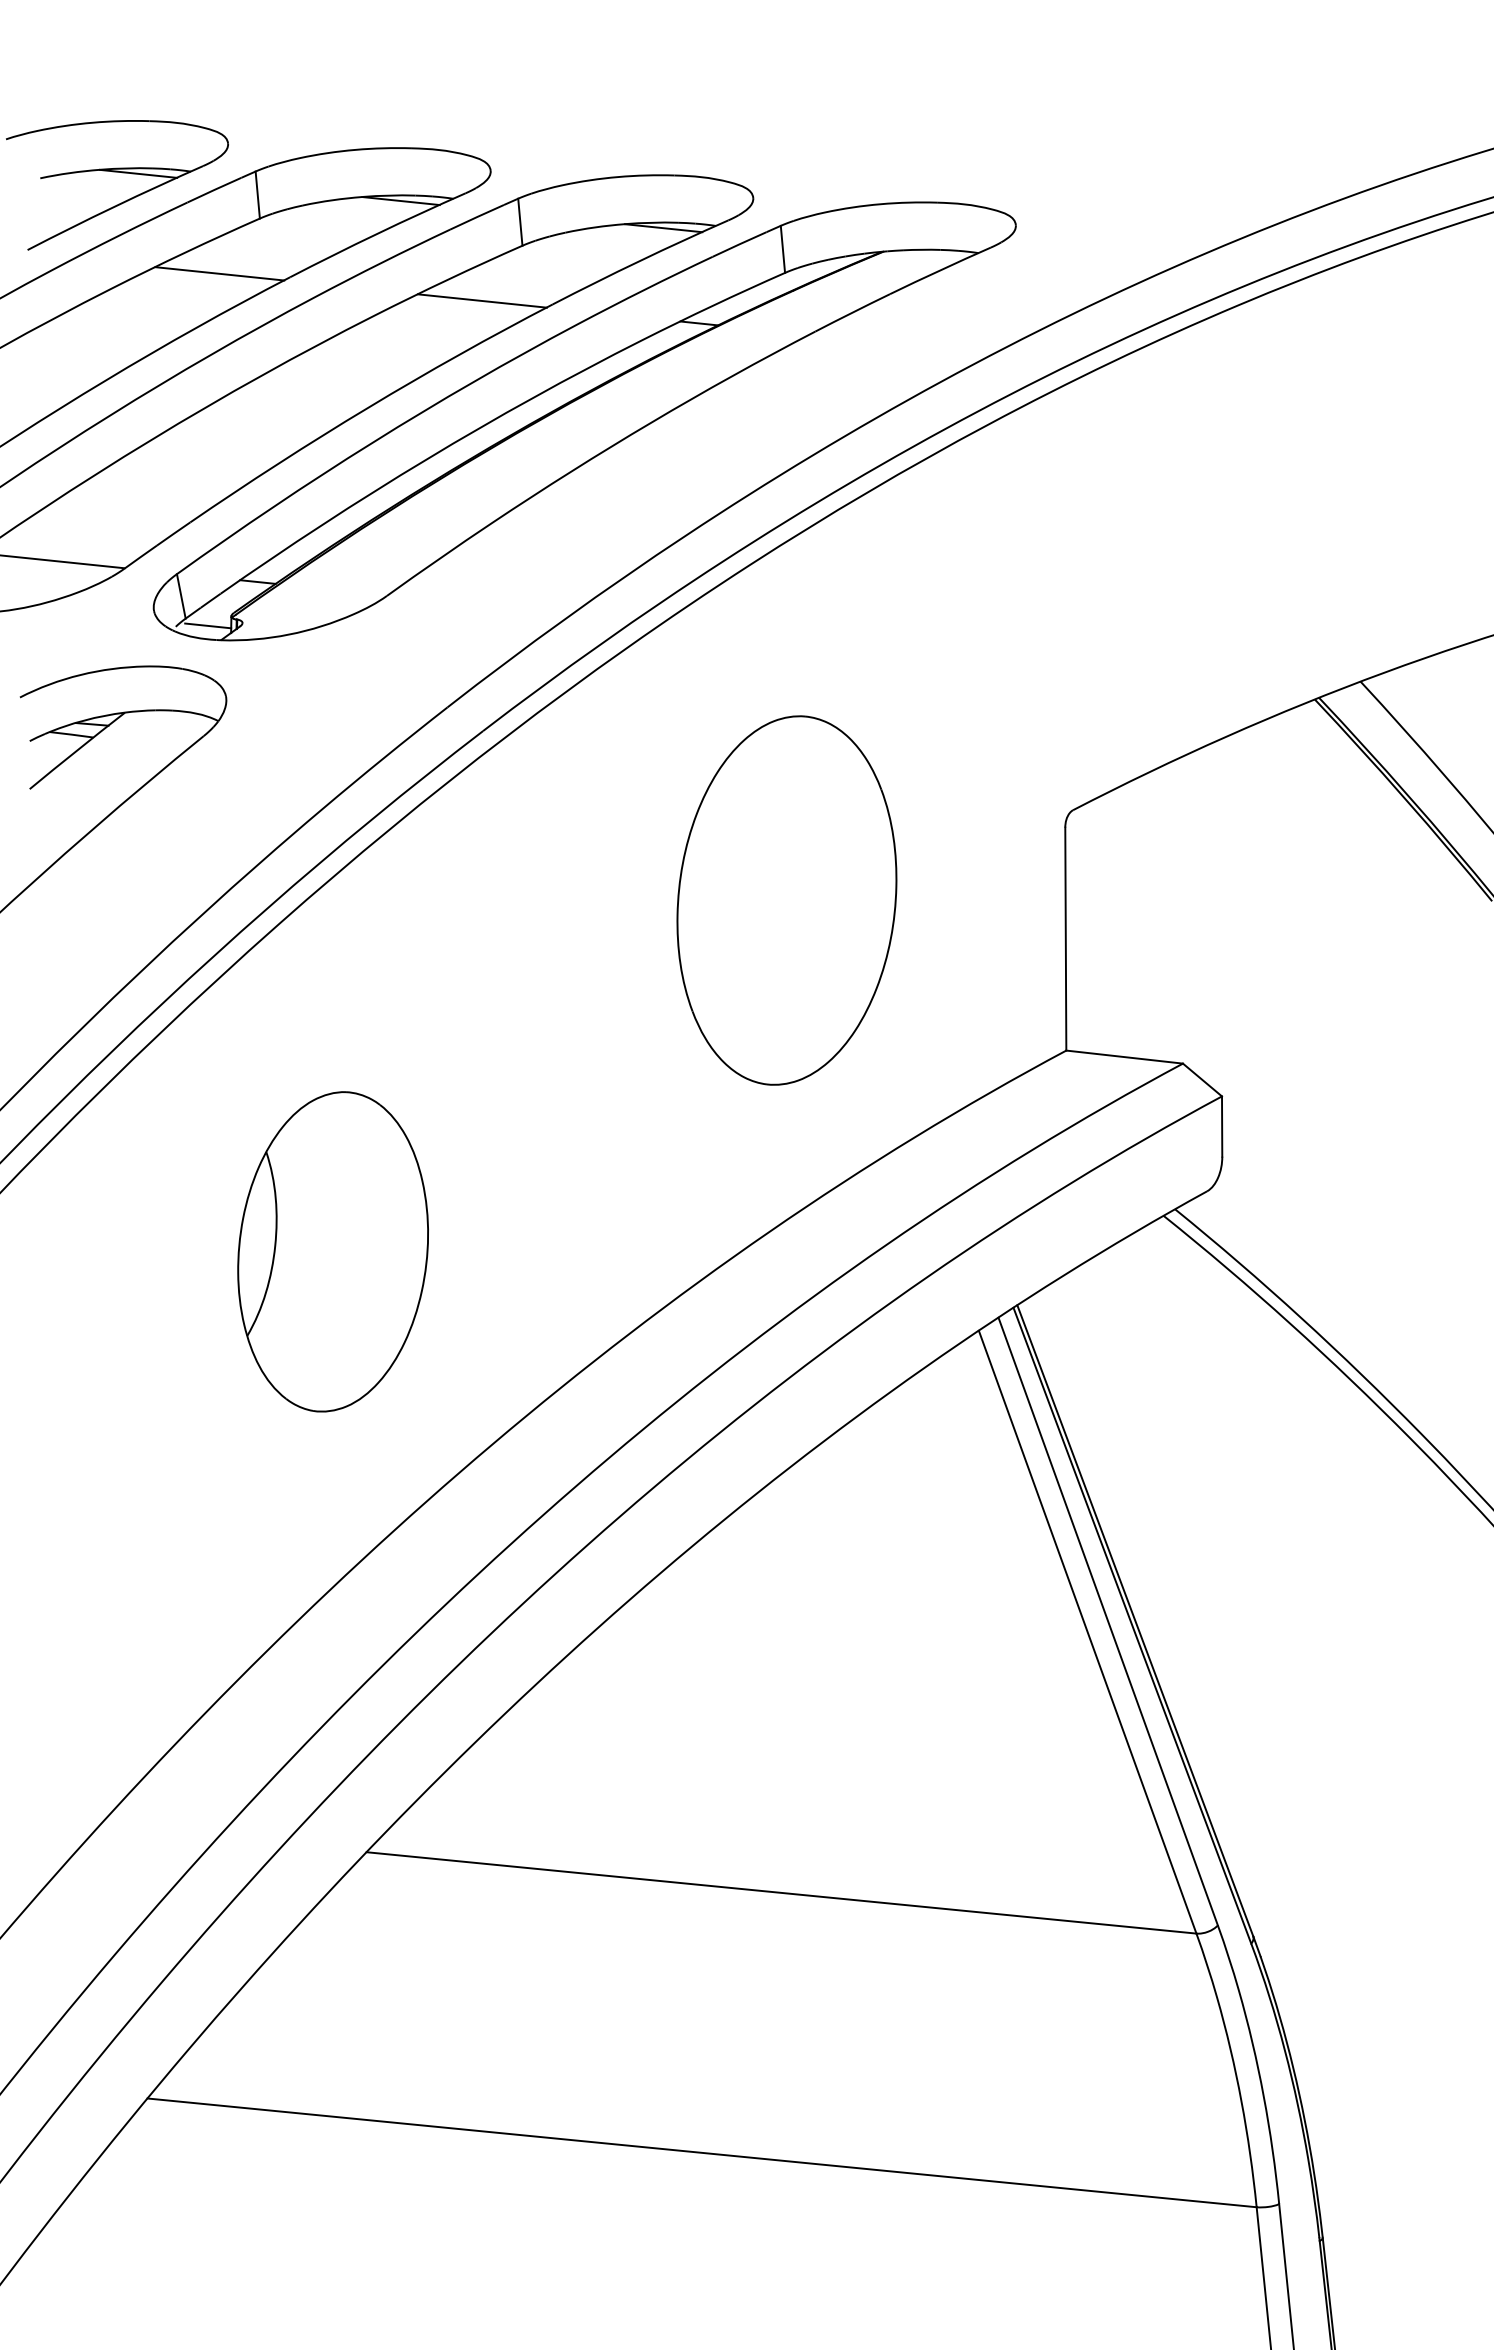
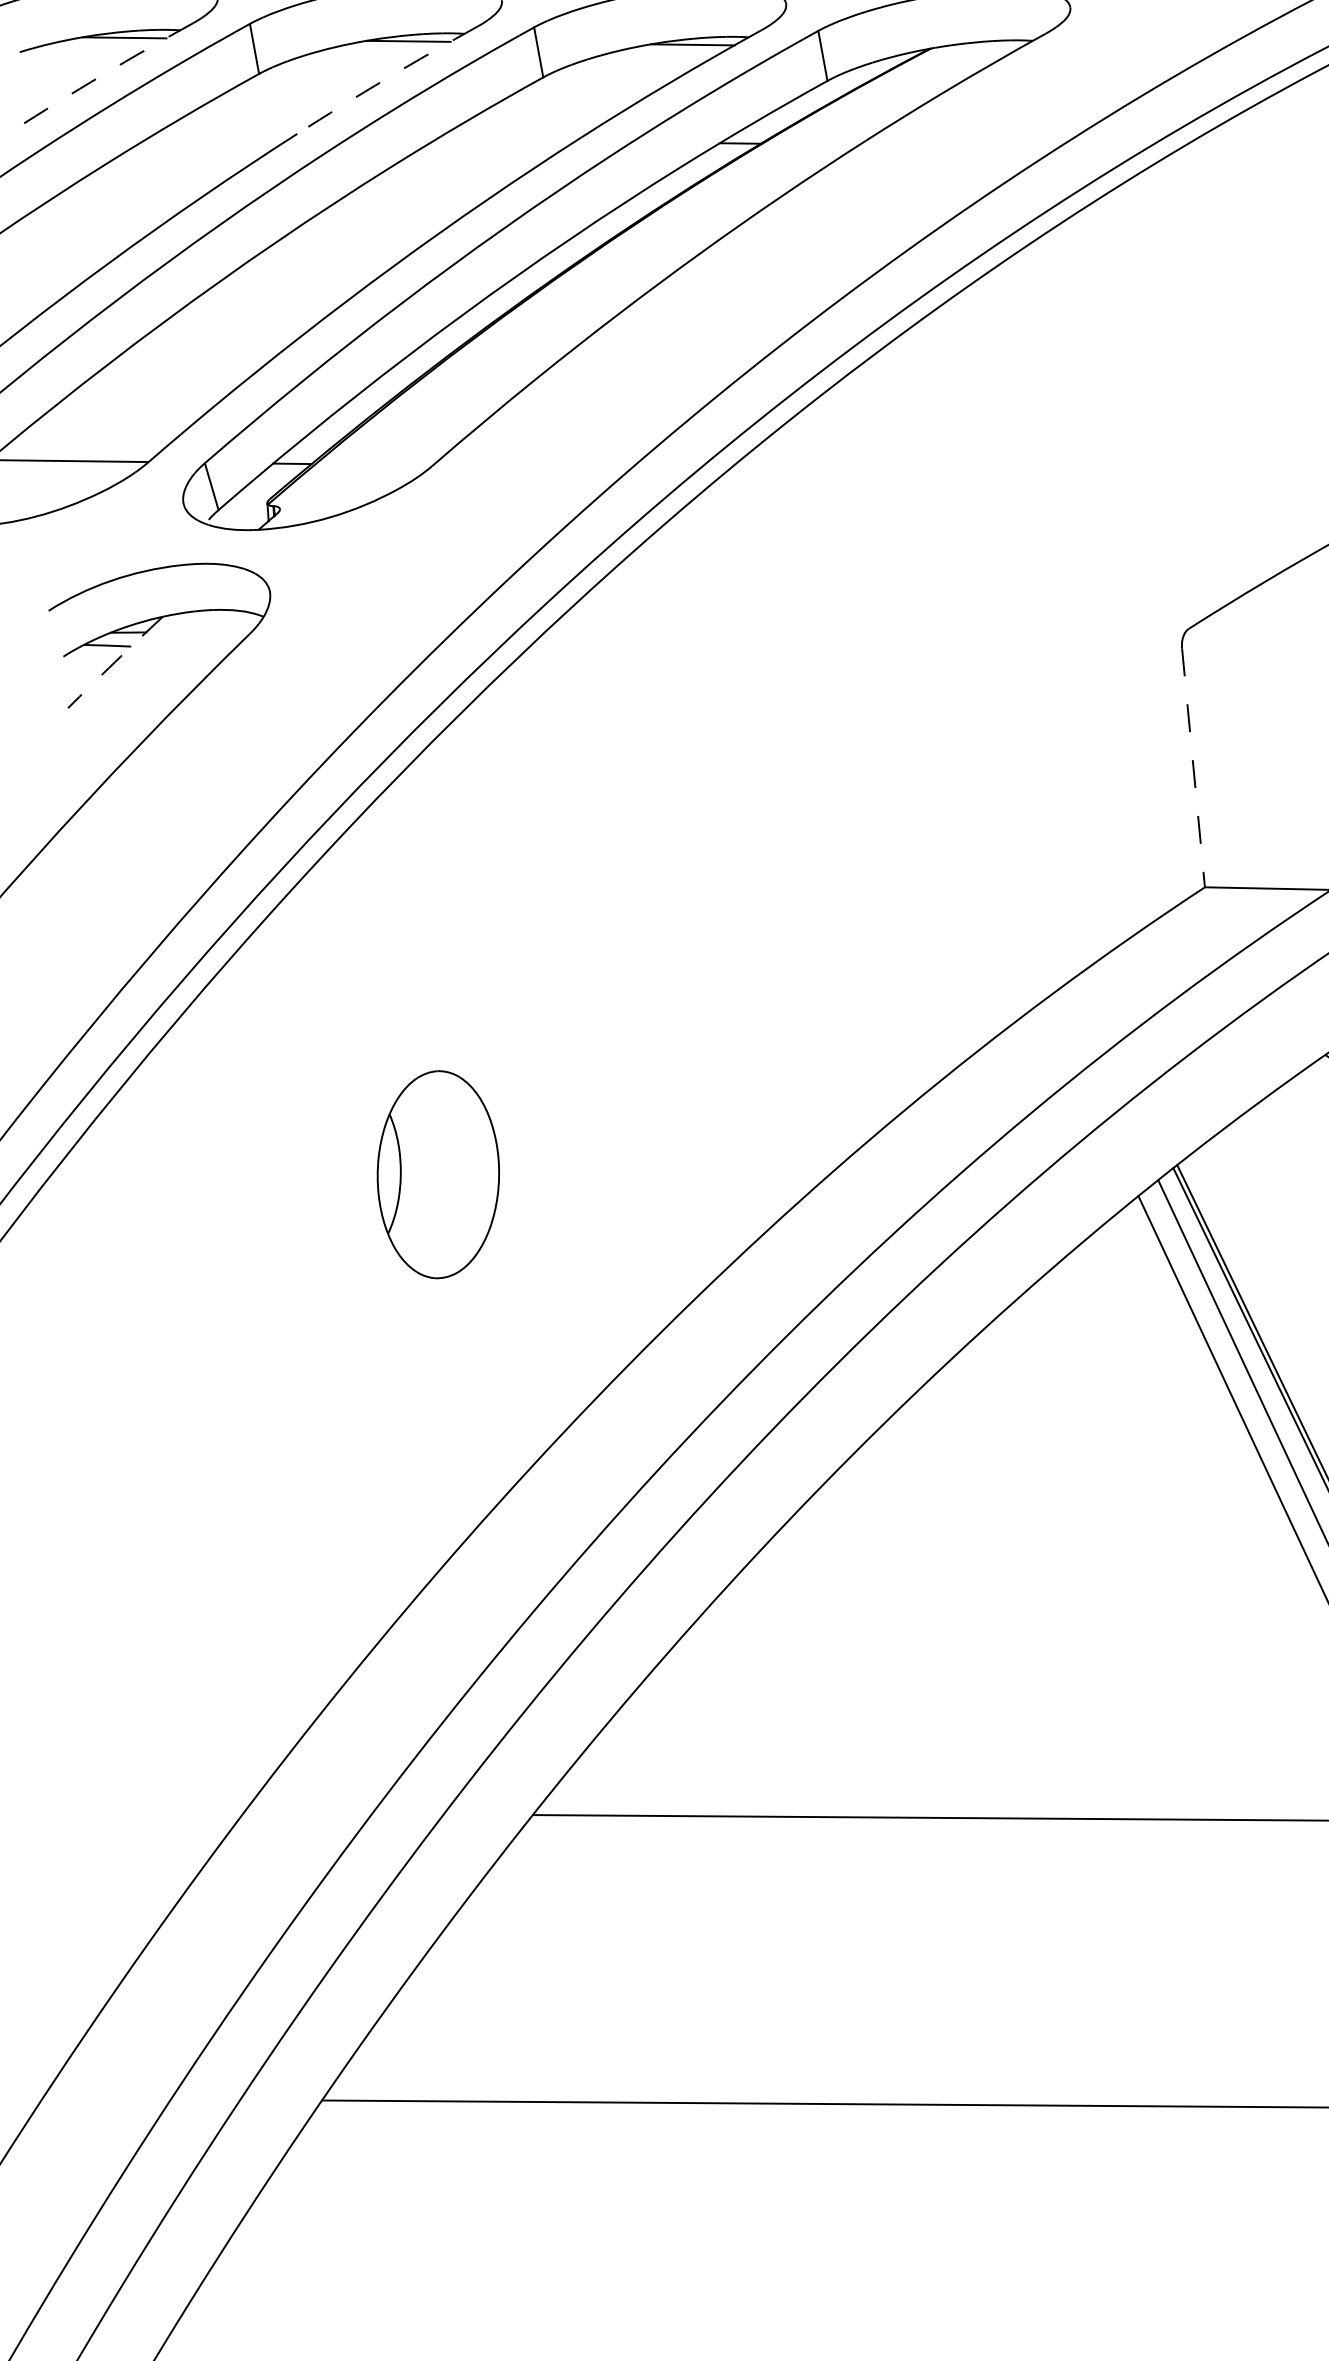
arc: (114, 206) -> (102, 75), solid -> dashed
arc: (377, 233) -> (386, 78), solid -> dashed
line: (219, 273) -> (221, 136), removed
line: (481, 300) -> (504, 140), removed
line: (208, 625) -> (243, 515), removed
arc: (77, 750) -> (115, 662), solid -> dashed
part: (786, 900) -> (890, 753), removed
line: (1065, 939) -> (1193, 768), solid -> dashed
part: (332, 1251) -> (437, 1174), size x0.6

